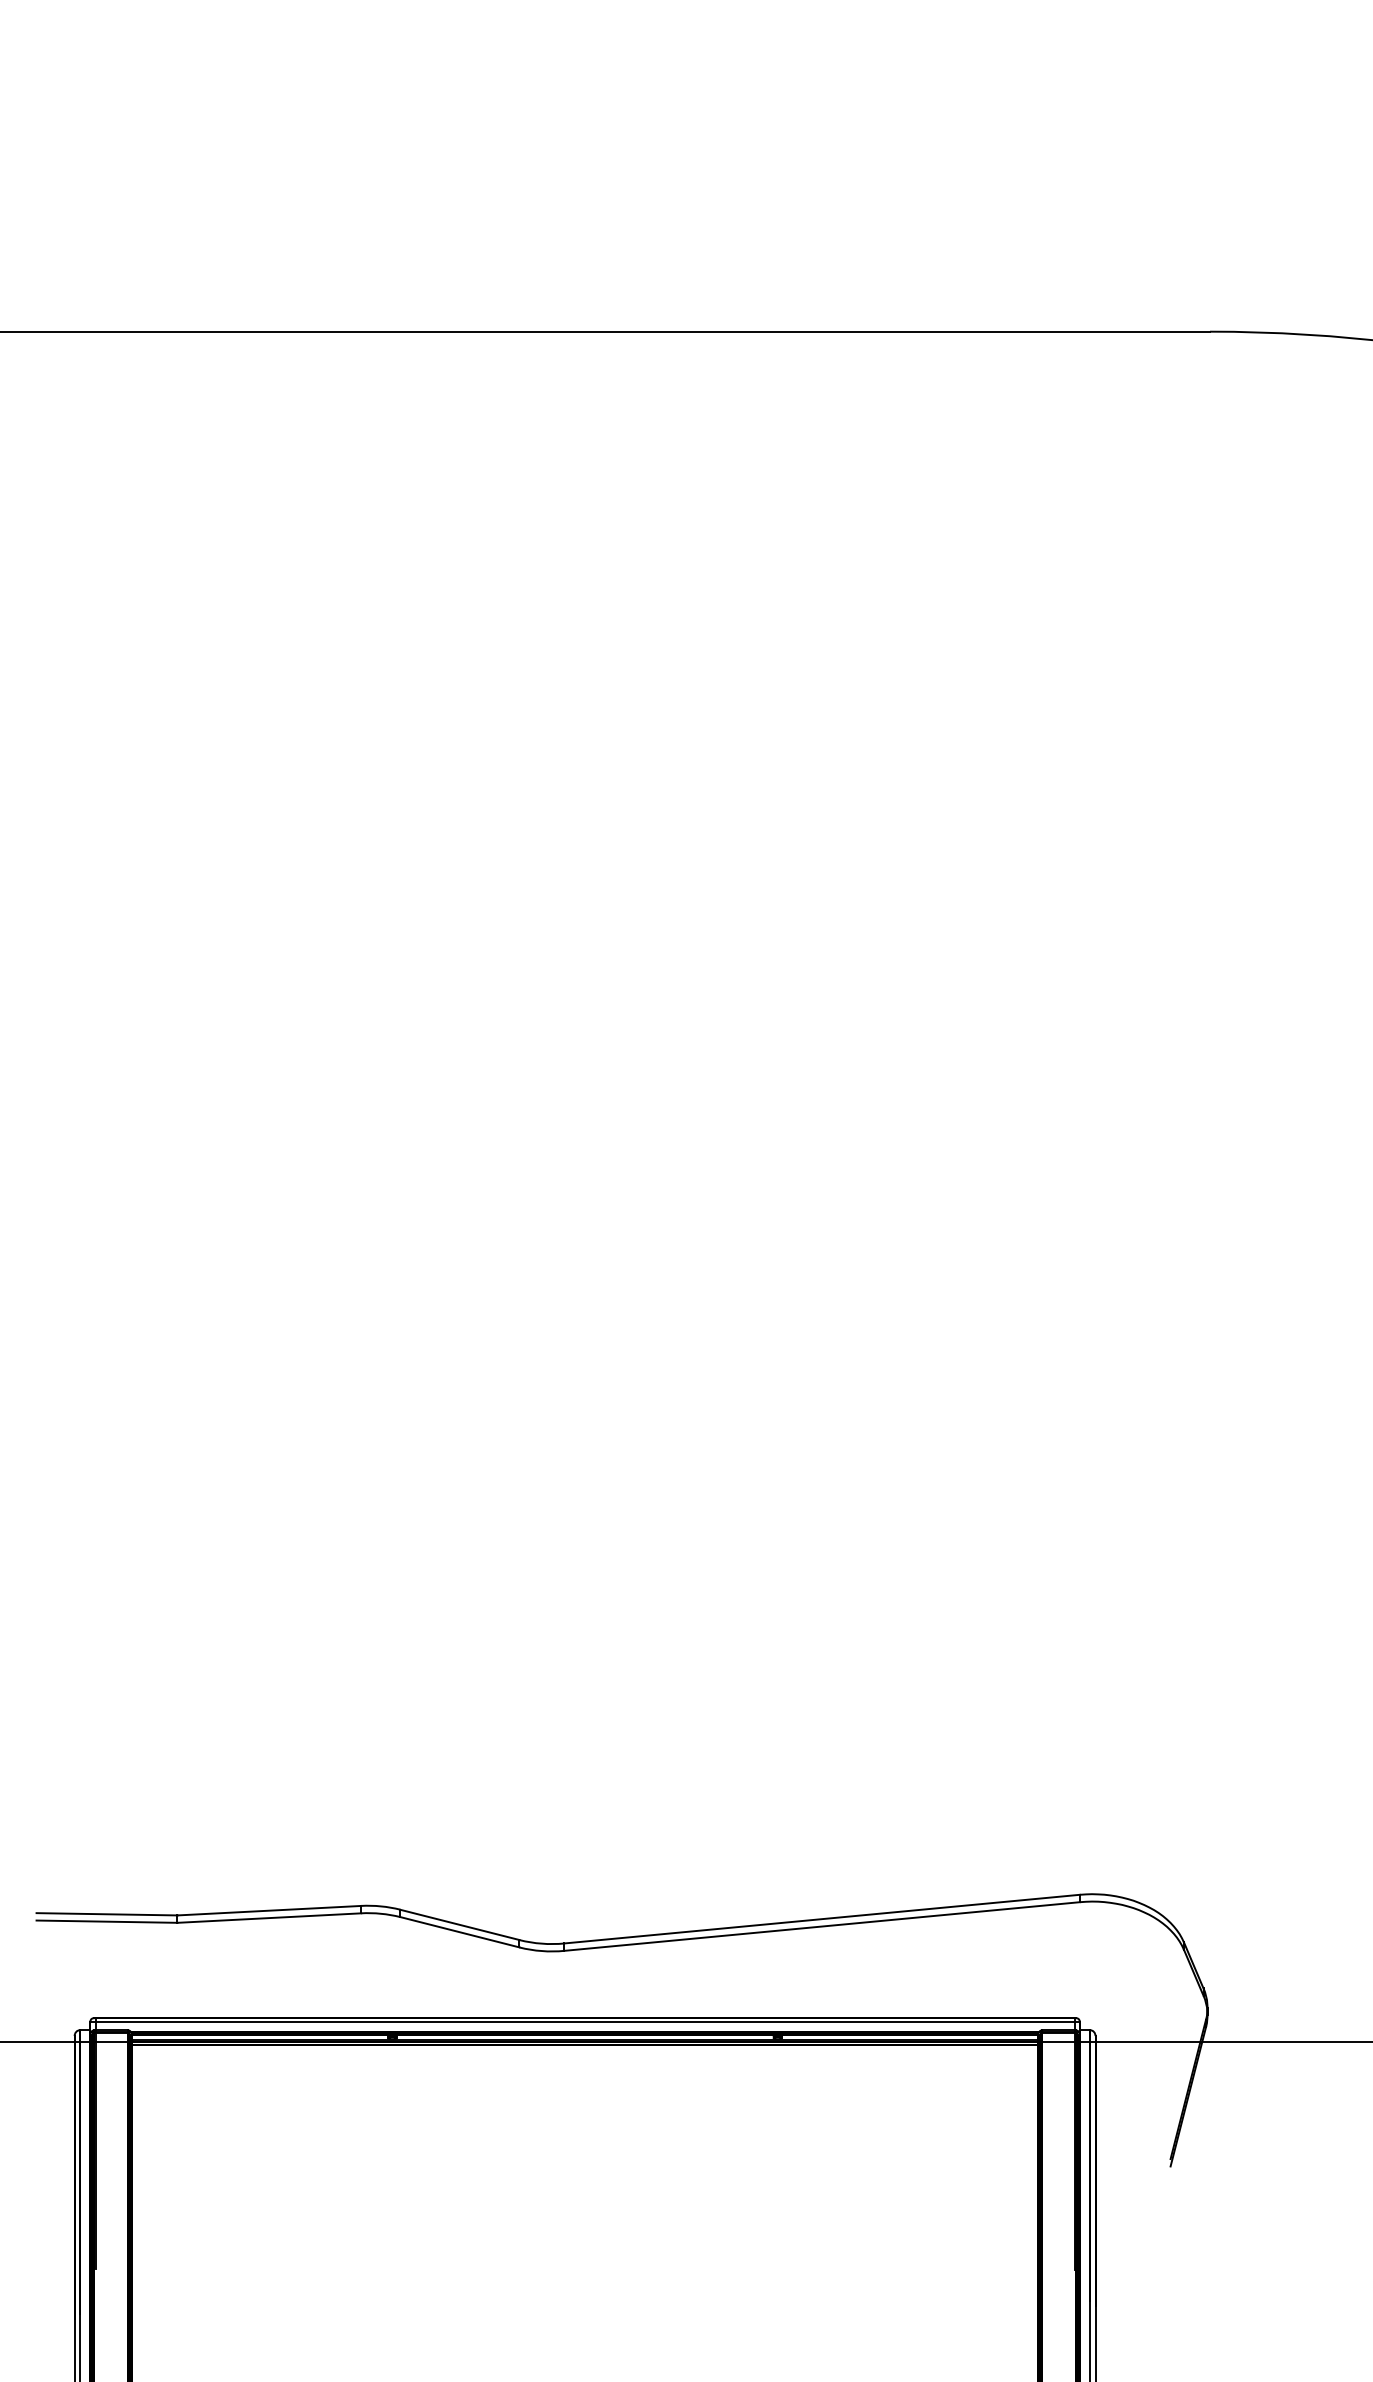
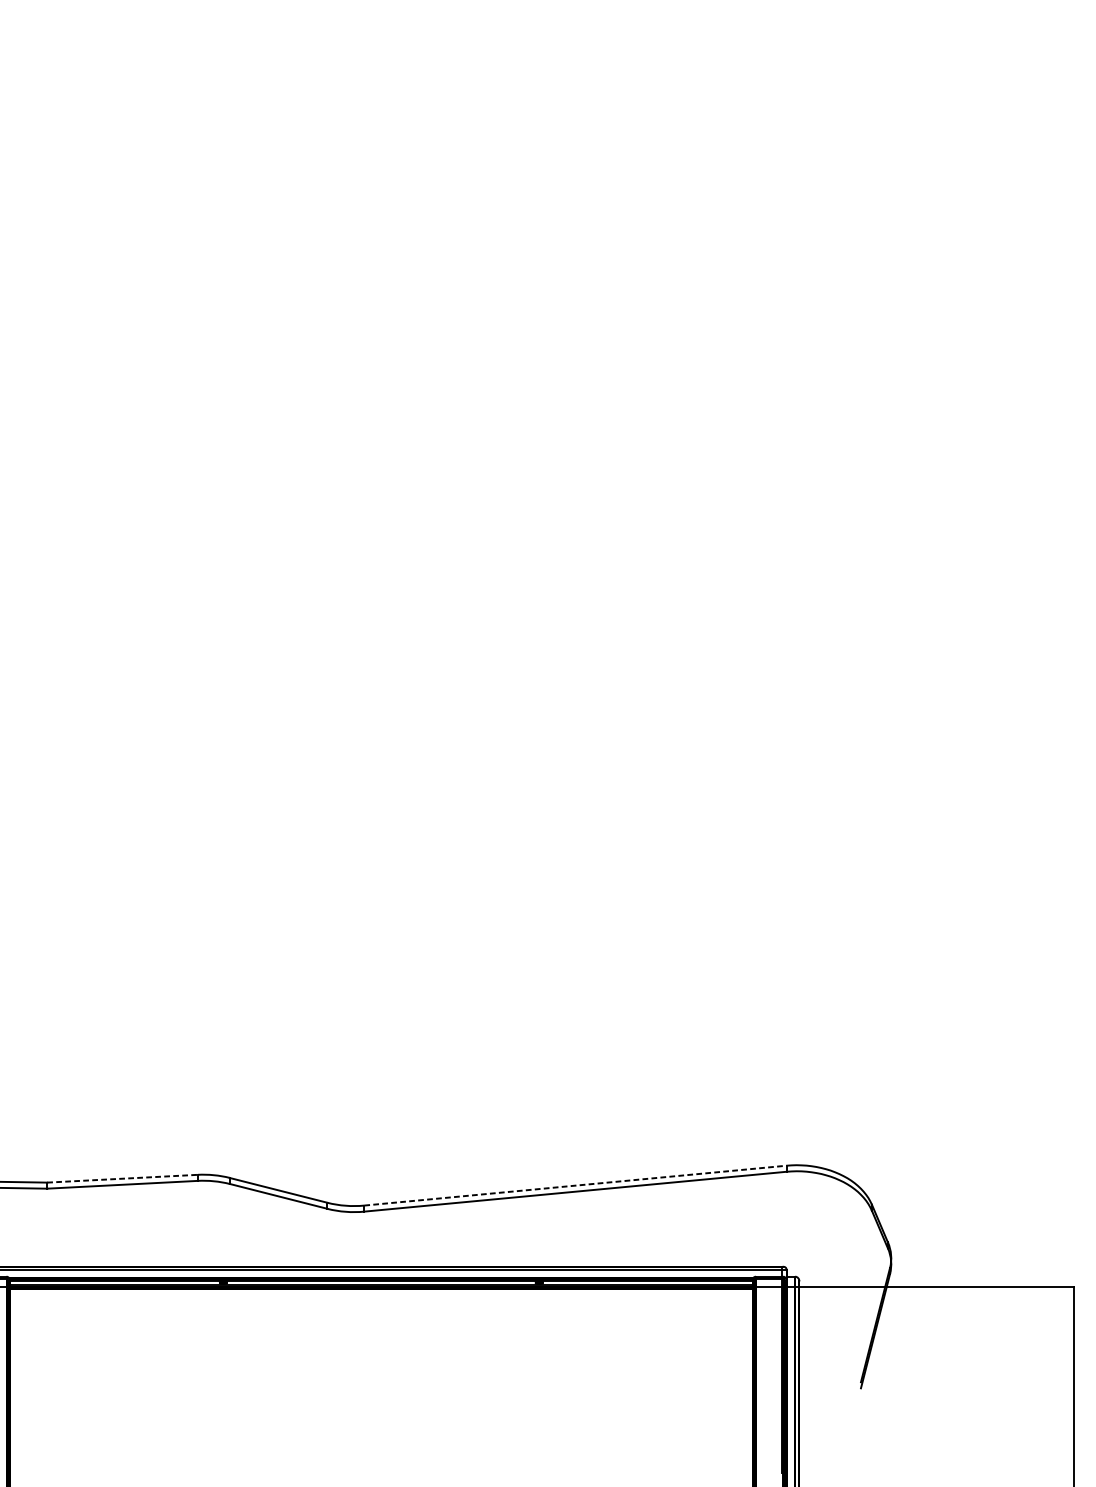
line: (269, 1910) -> (122, 1178), solid -> dashed
line: (822, 1919) -> (575, 1185), solid -> dashed

